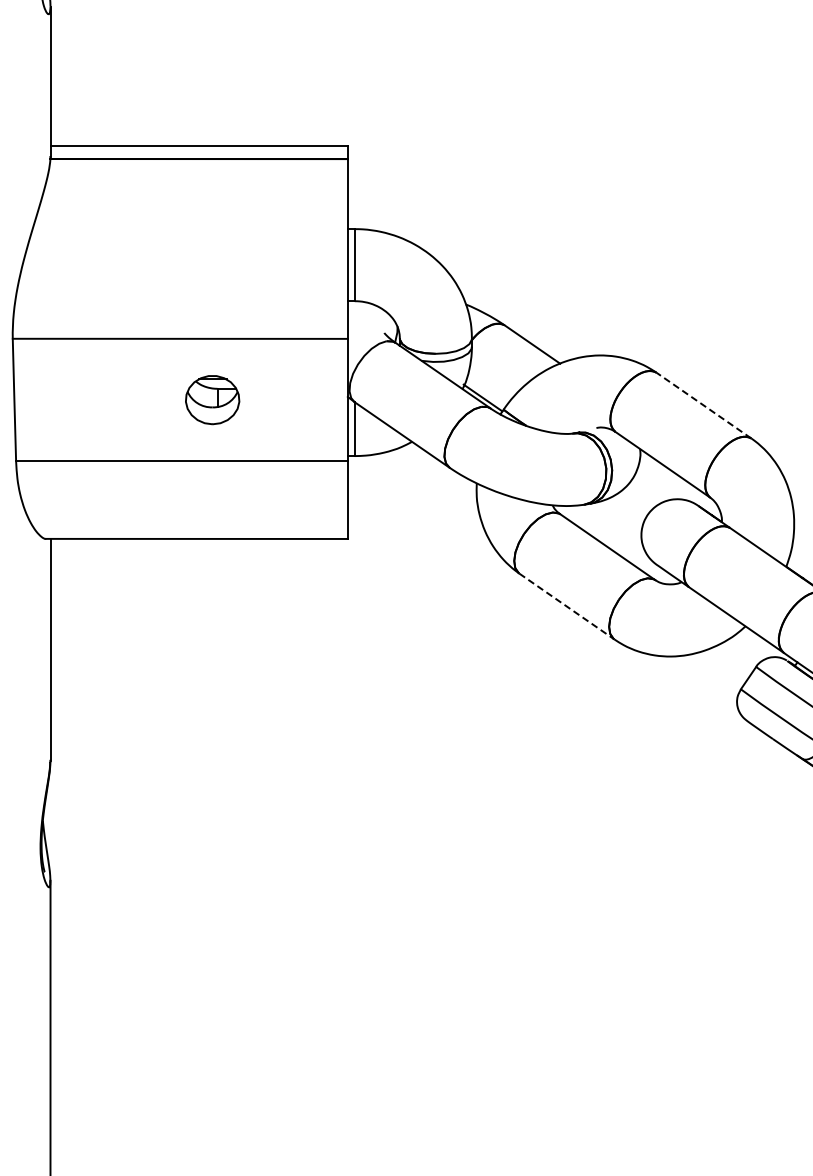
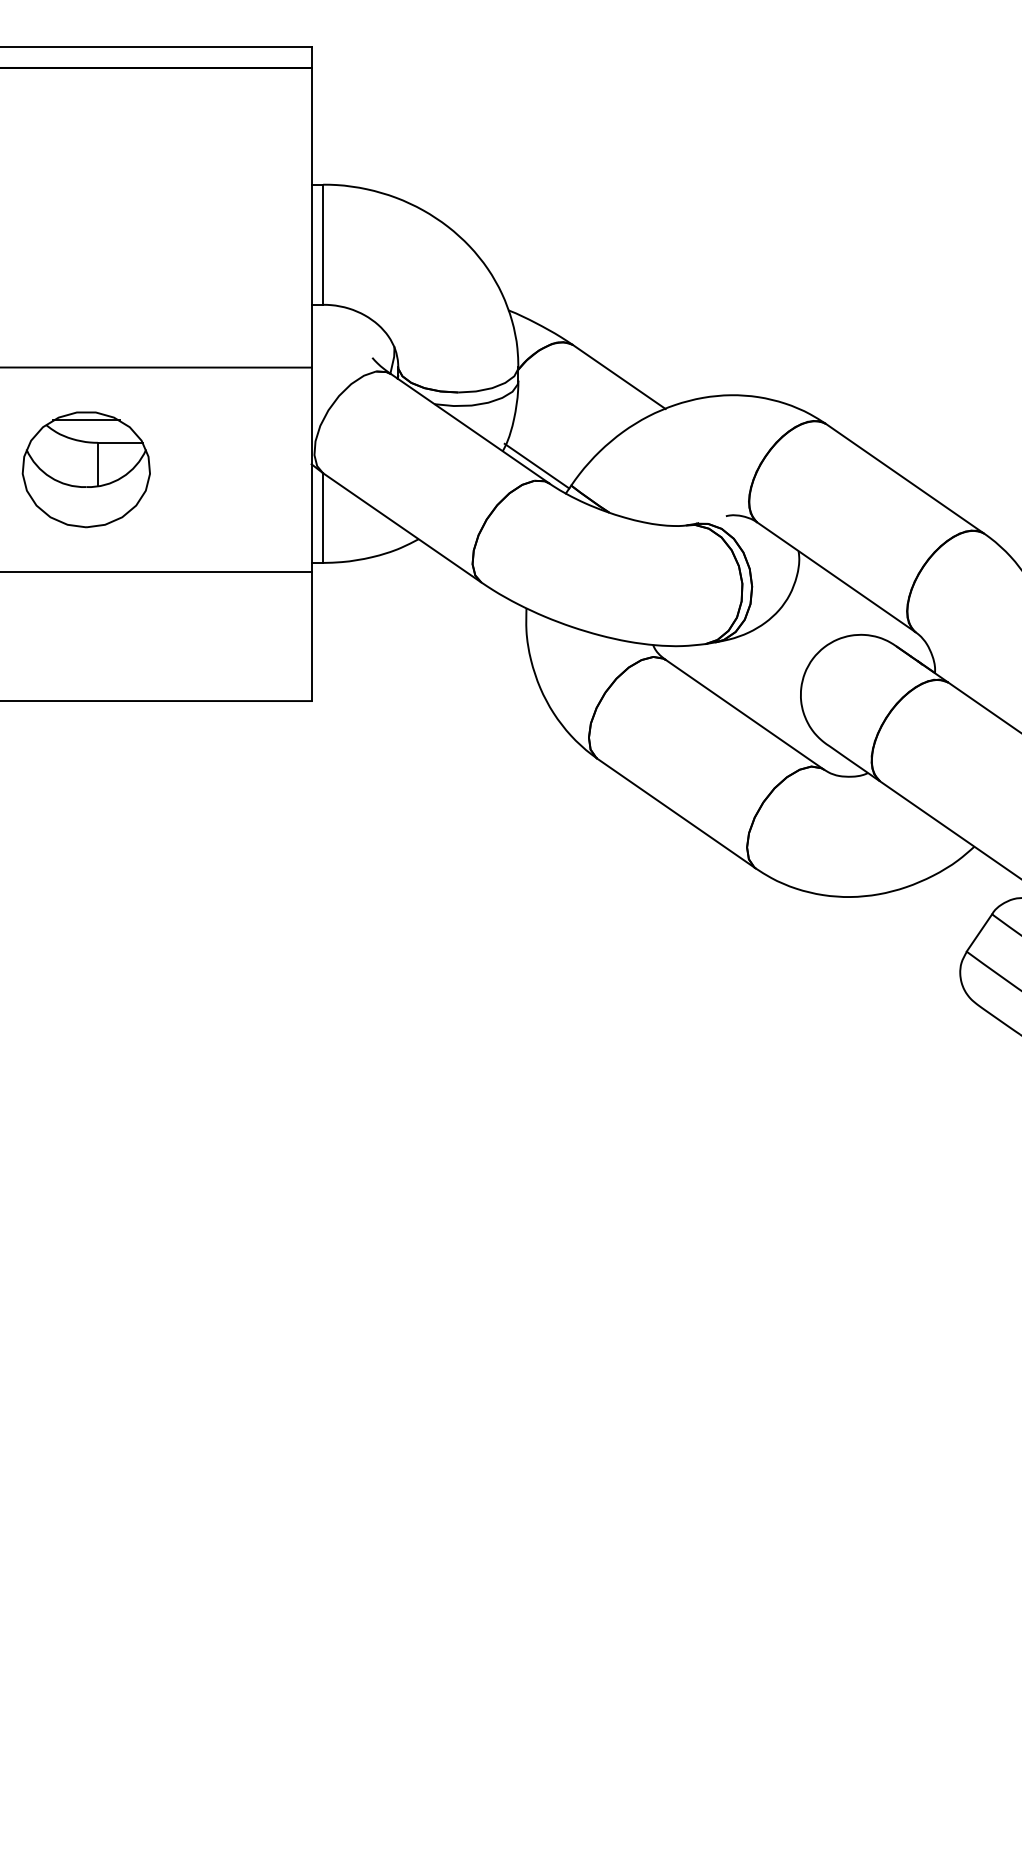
part: (212, 399) -> (86, 468), size x1.43
line: (703, 405) -> (904, 478), dashed -> solid
line: (566, 606) -> (676, 813), dashed -> solid

